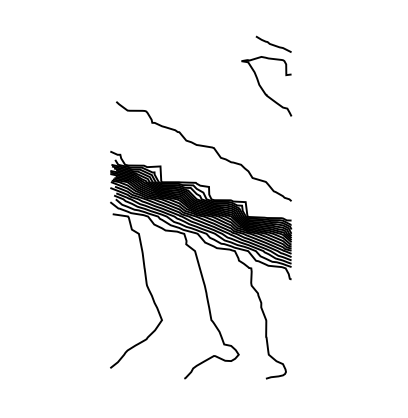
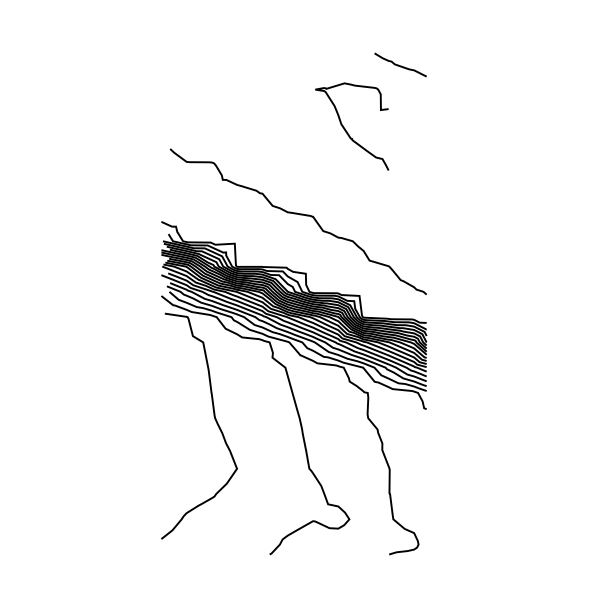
curve: (262, 87) -> (346, 128), moved

